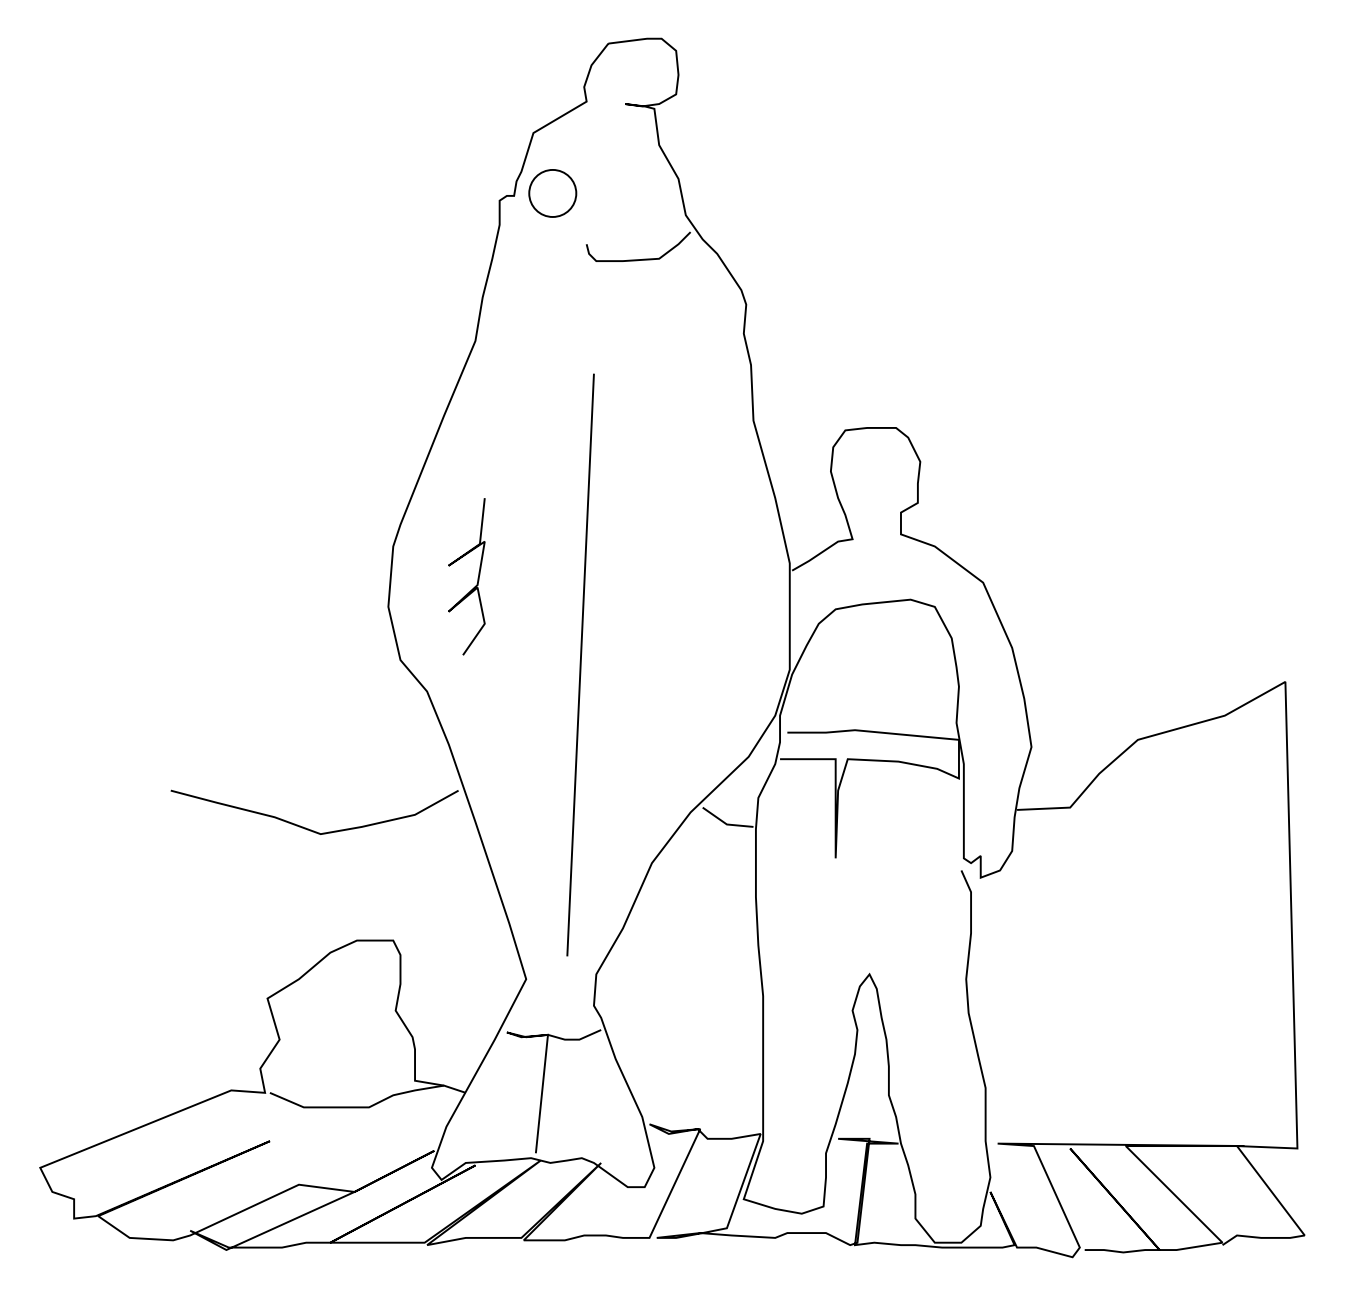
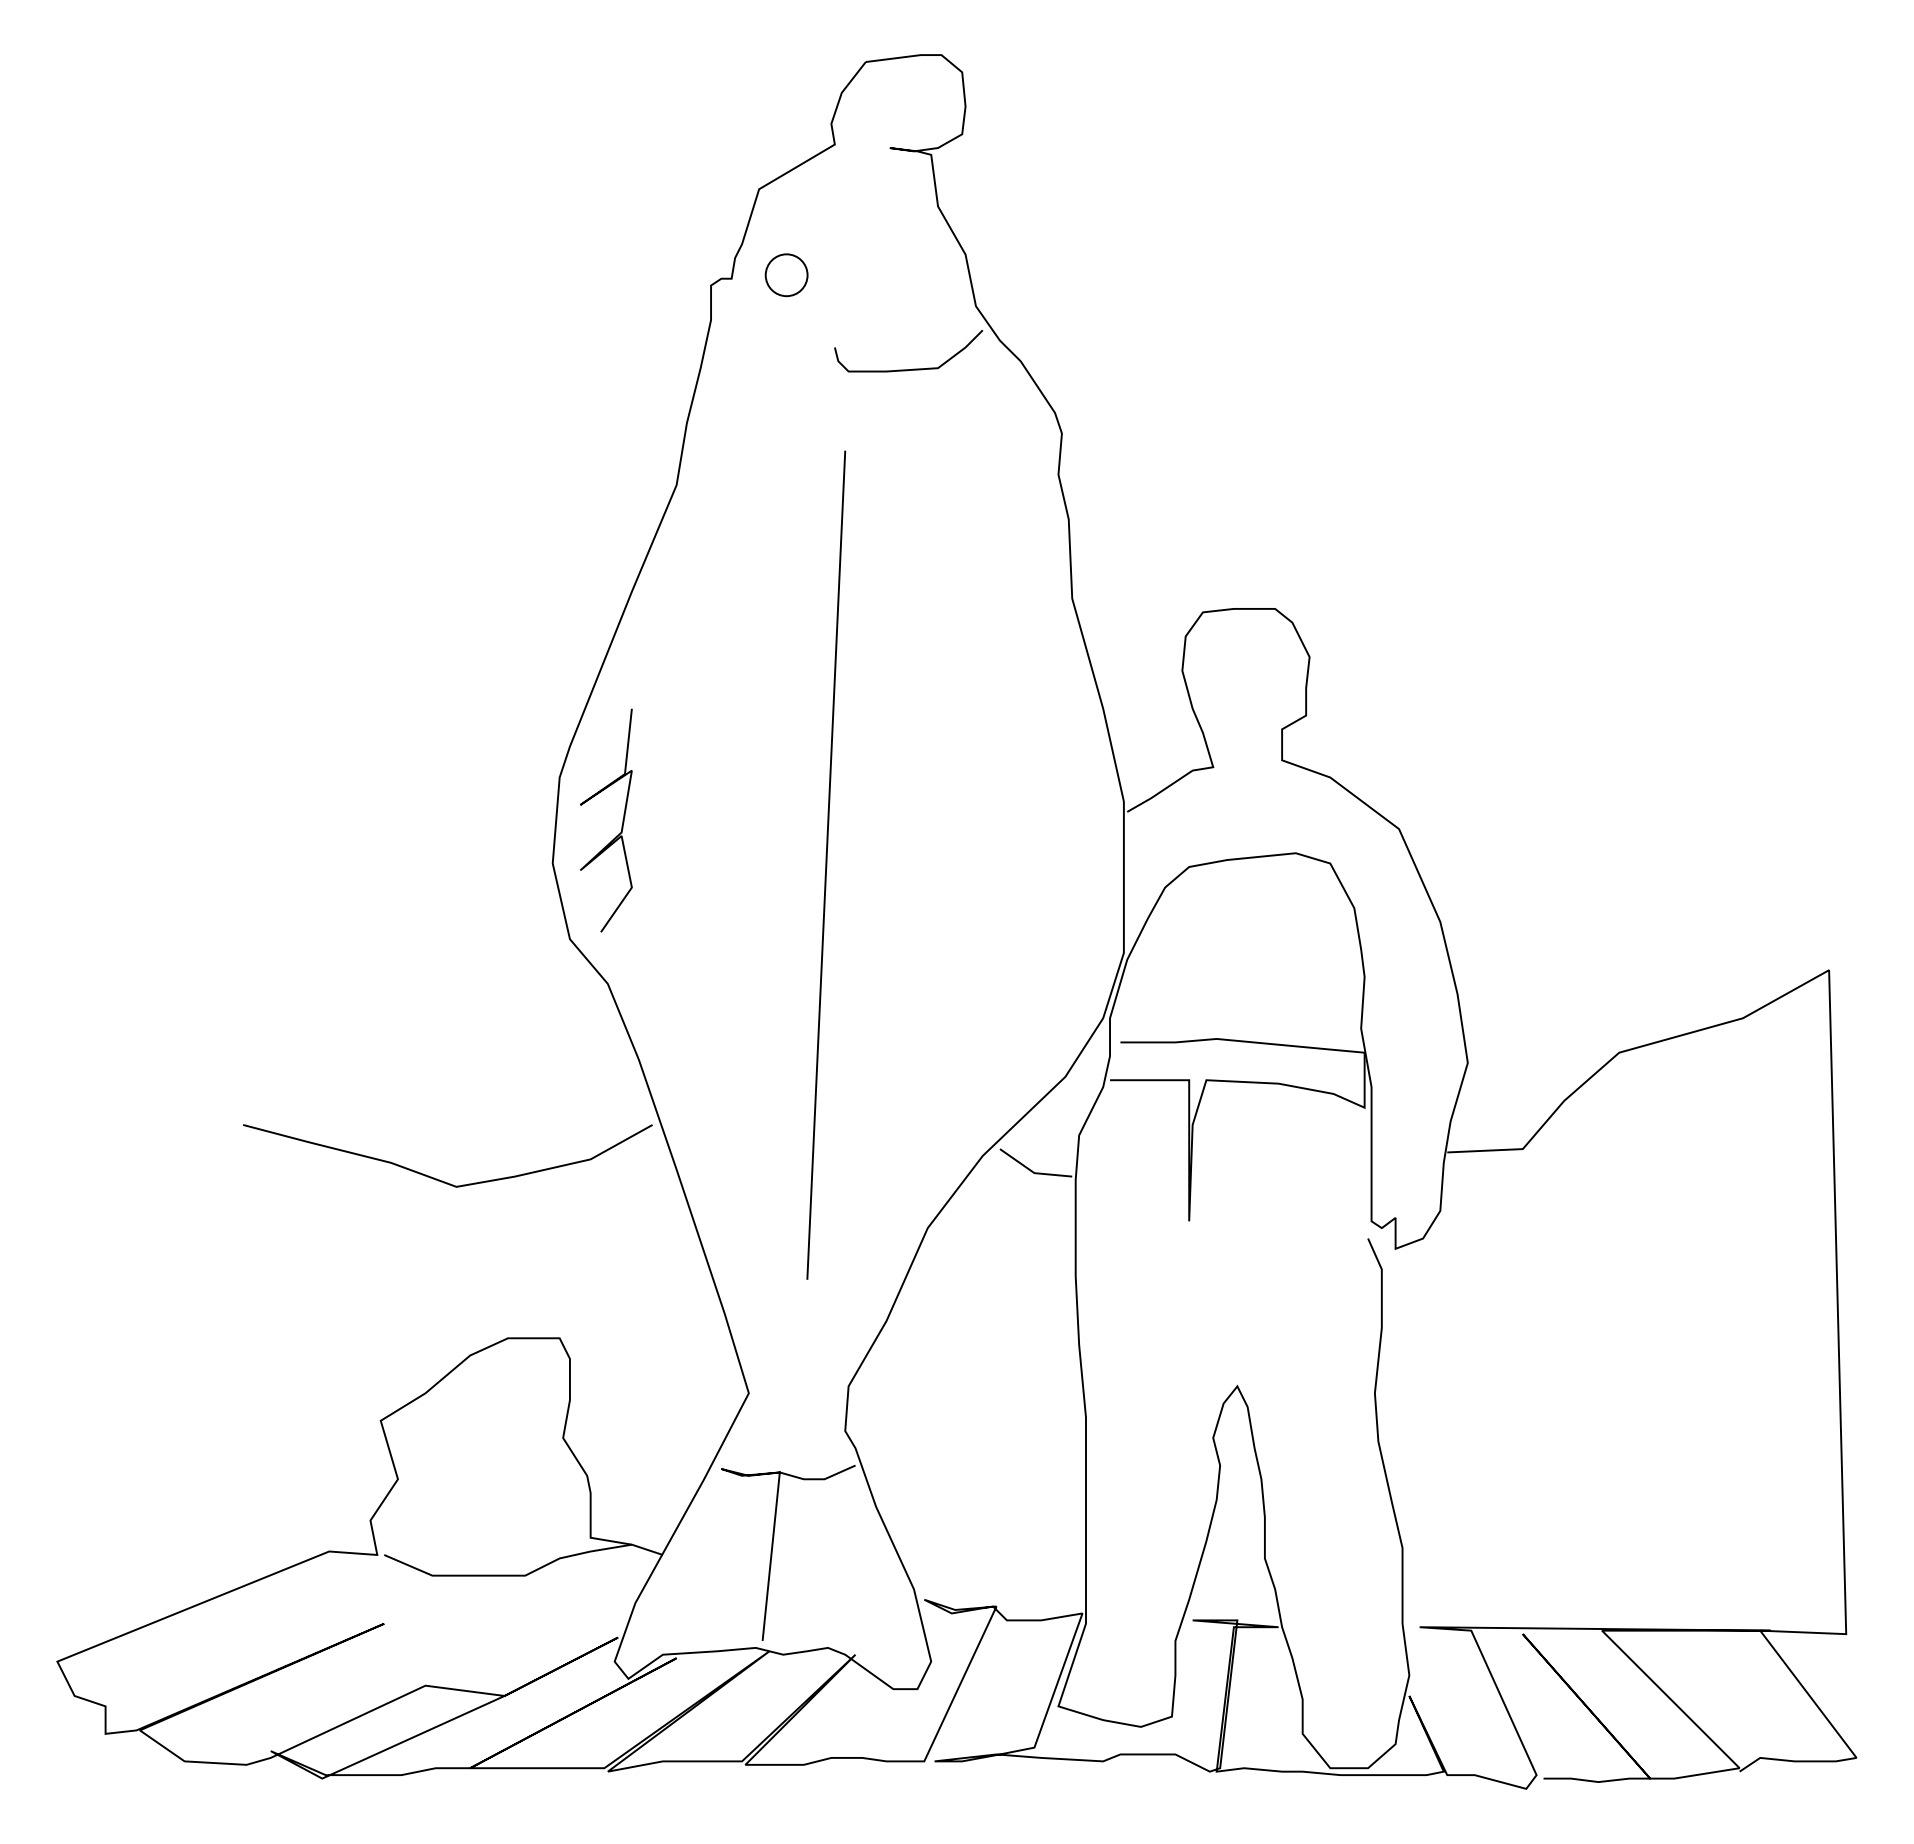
circle: (552, 193) -> (786, 275), size x0.62
curve: (477, 580) -> (621, 825), moved
line: (580, 664) -> (826, 864), moved

